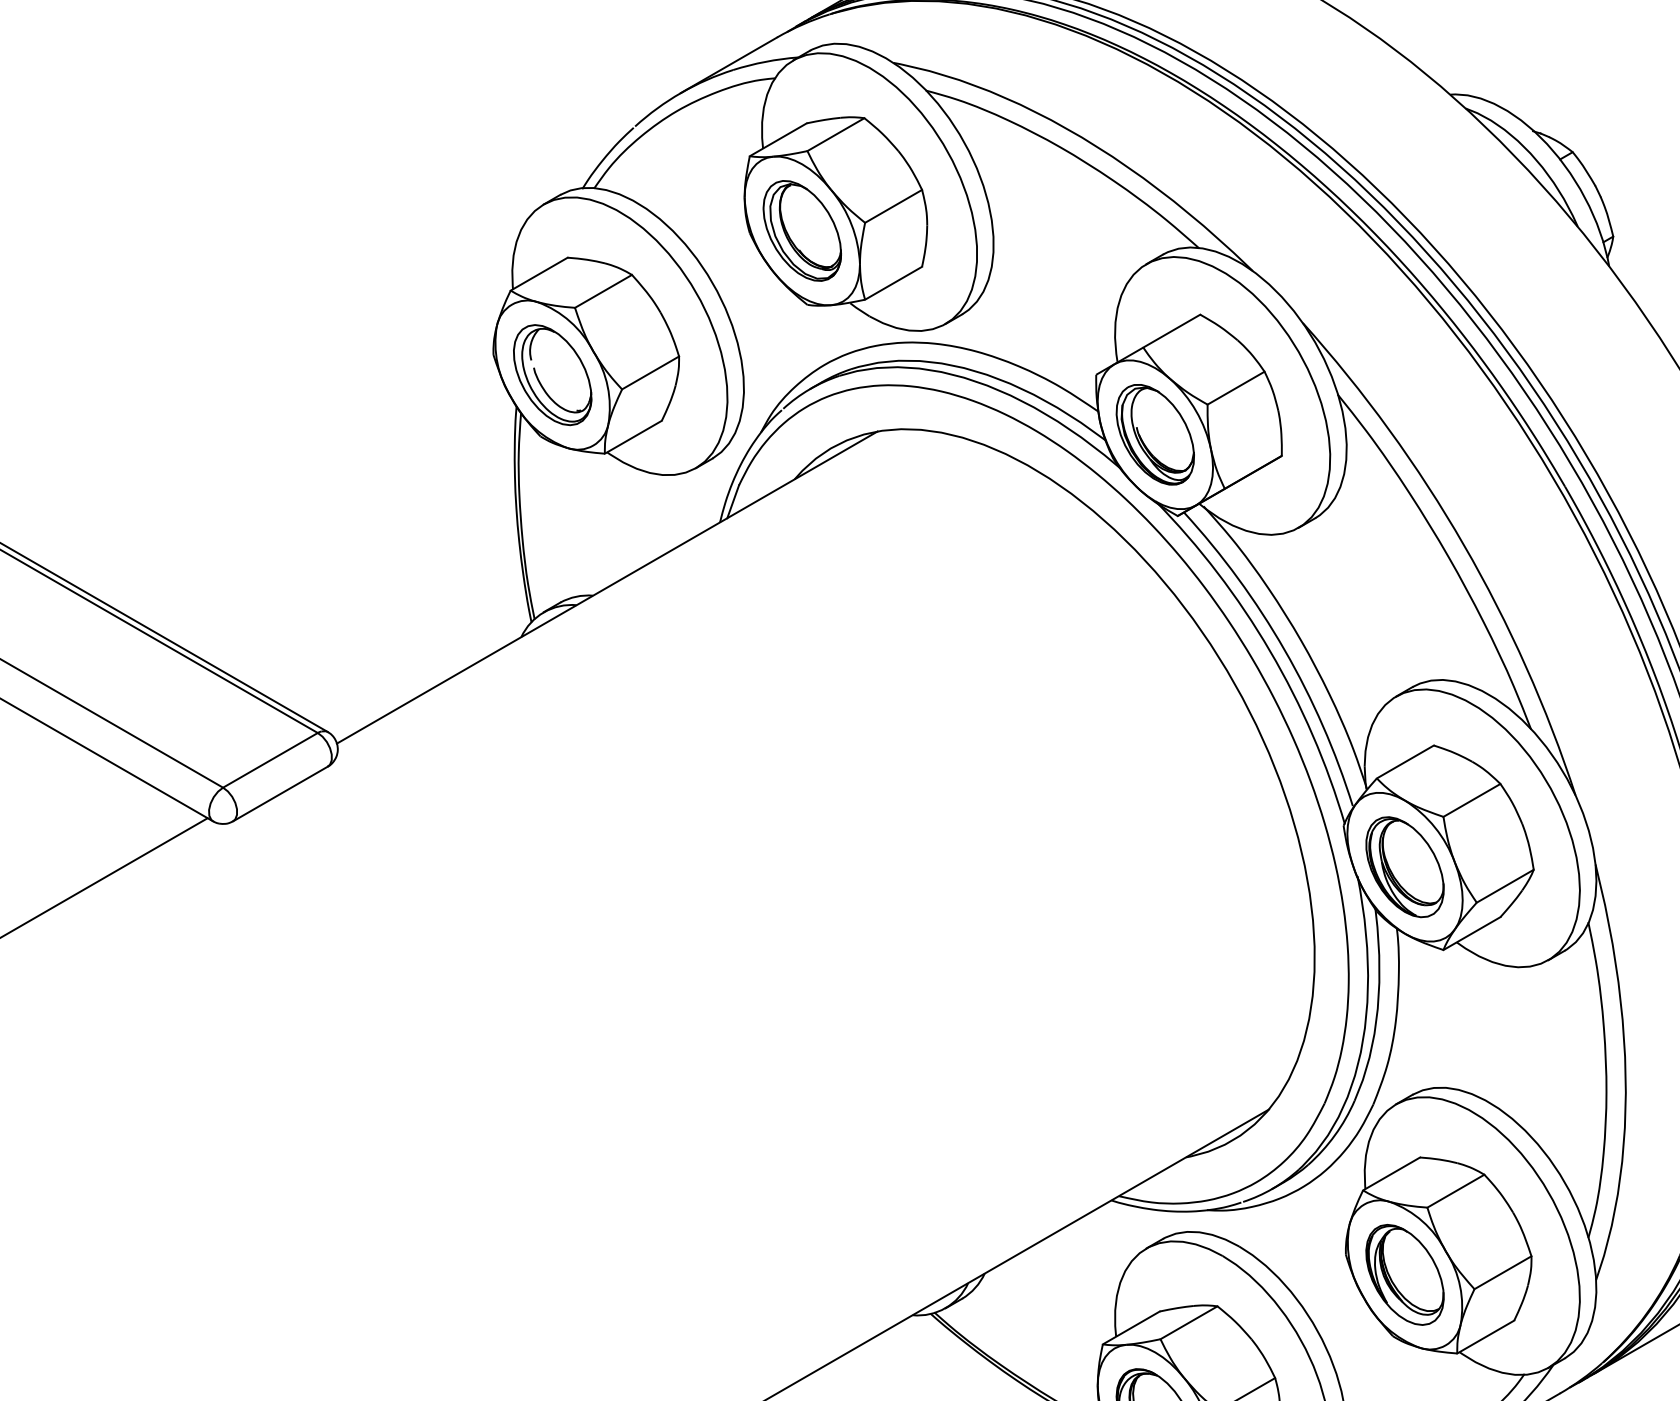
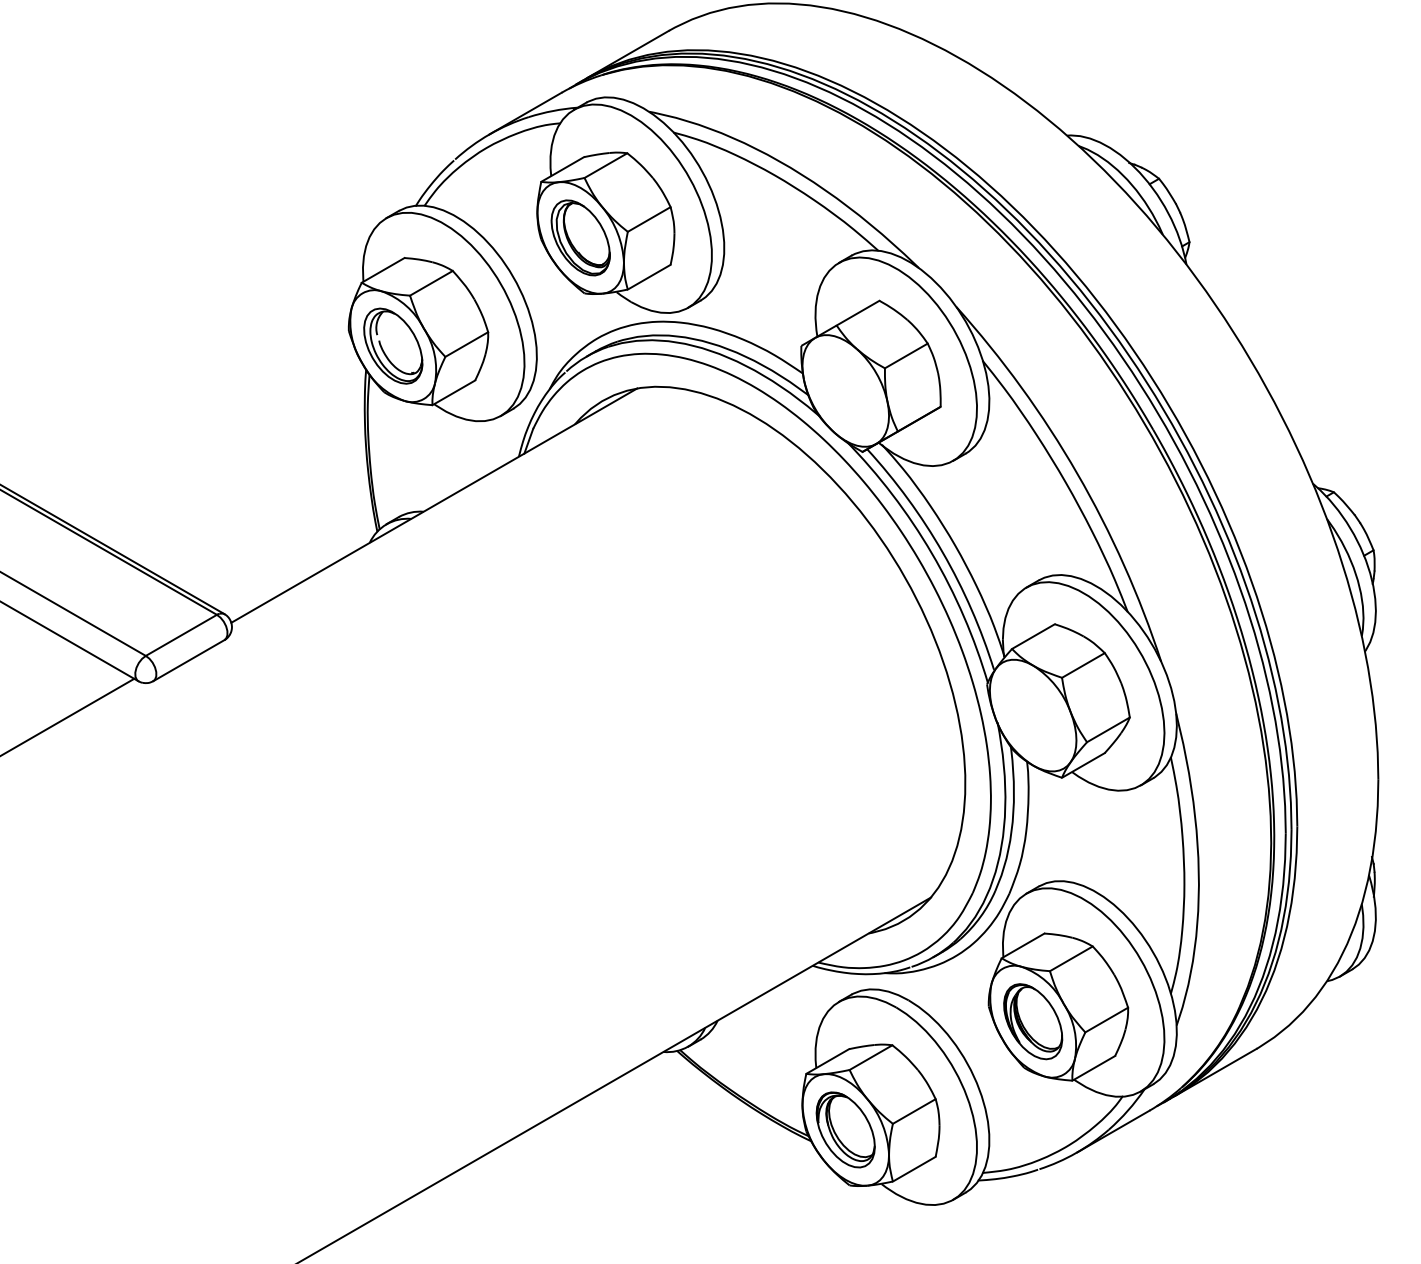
part: (1155, 434) -> (845, 390), removed
part: (1405, 867) -> (1033, 715), removed

